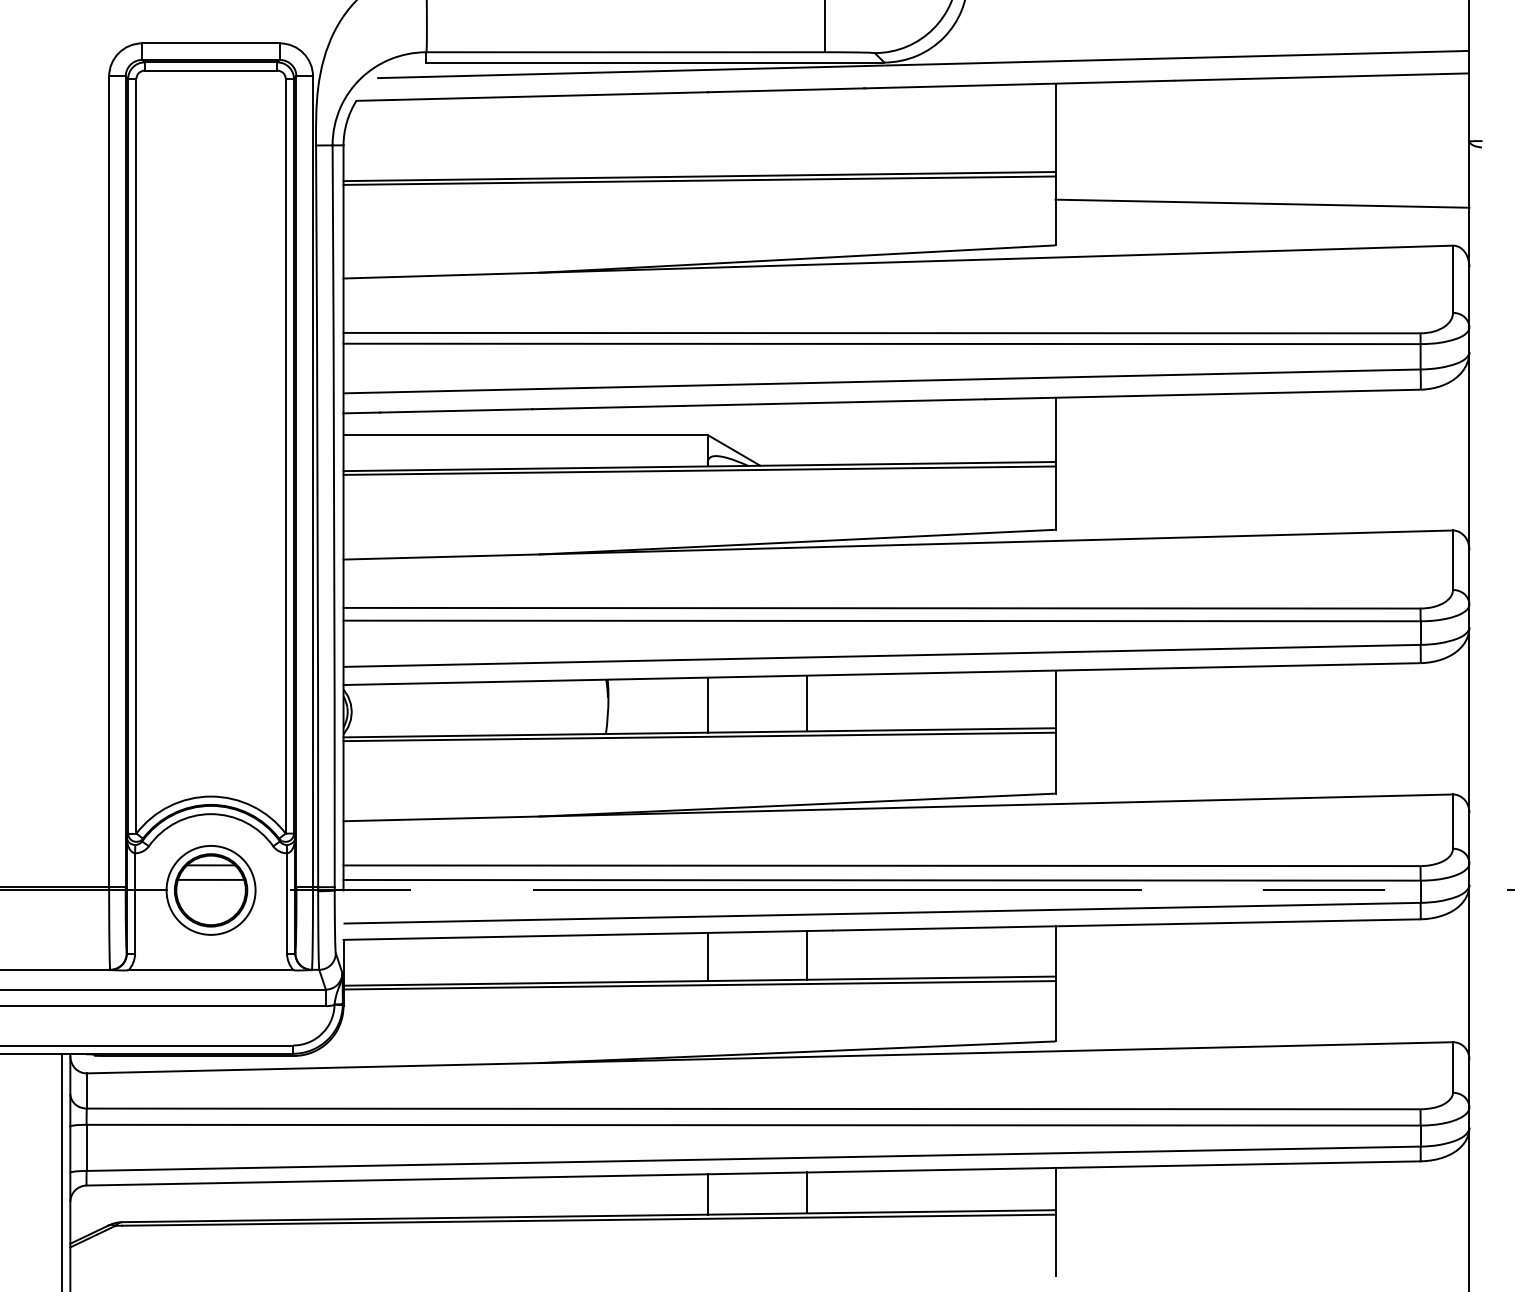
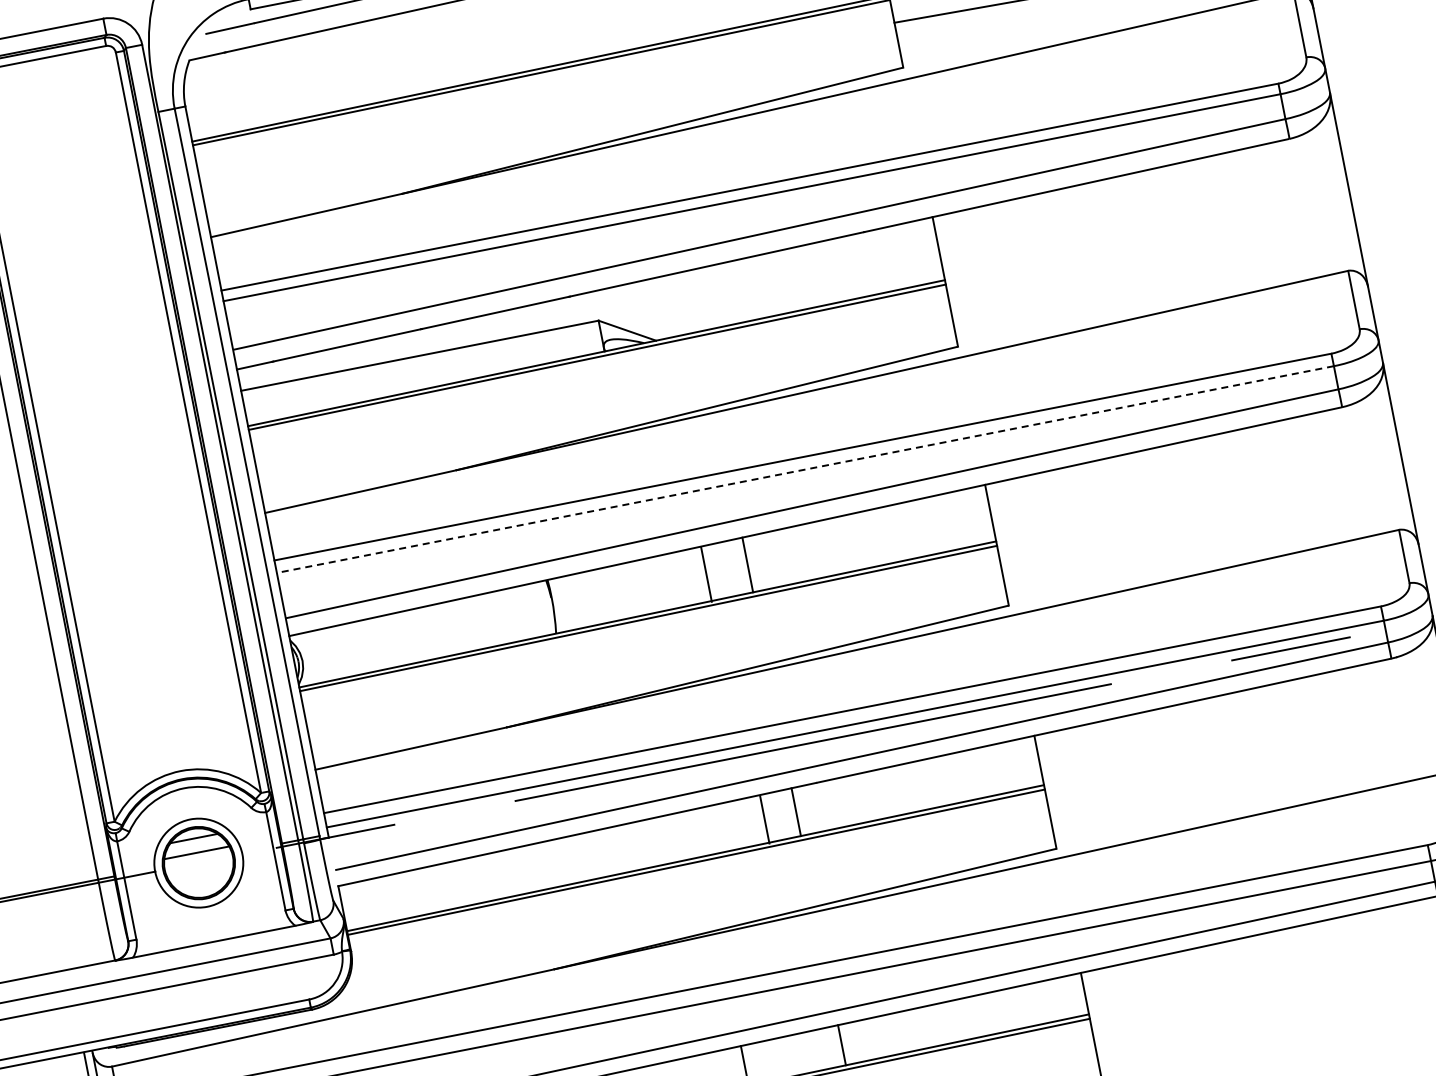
line: (882, 620) -> (805, 469), solid -> dashed
line: (707, 704) -> (706, 574), moved
line: (707, 956) -> (764, 819), moved

